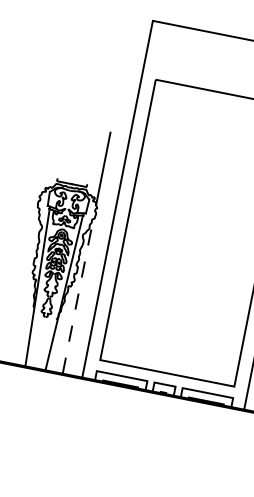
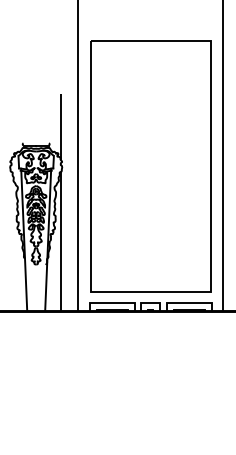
line: (78, 295) -> (60, 240), dashed -> solid

